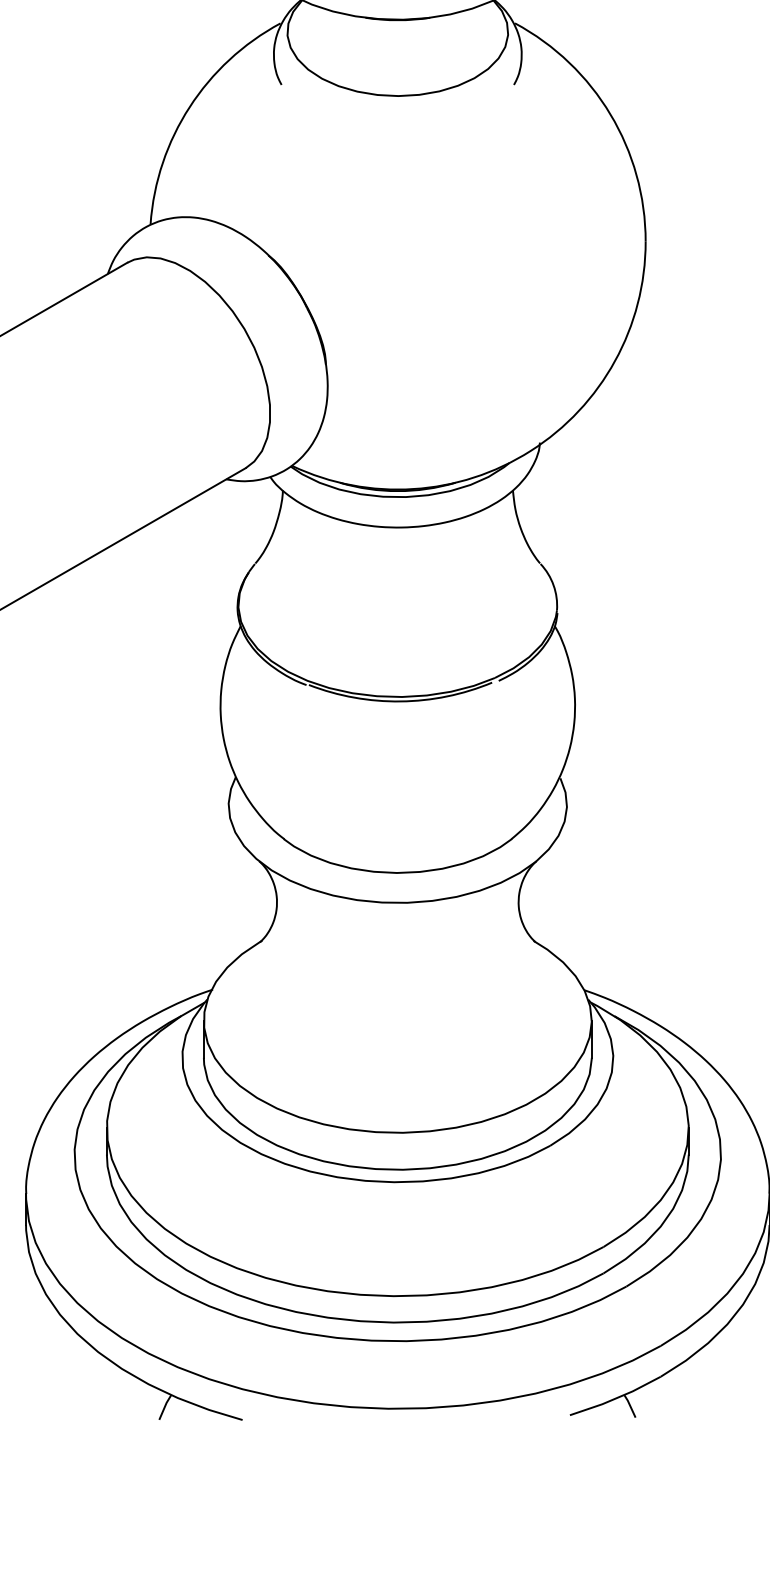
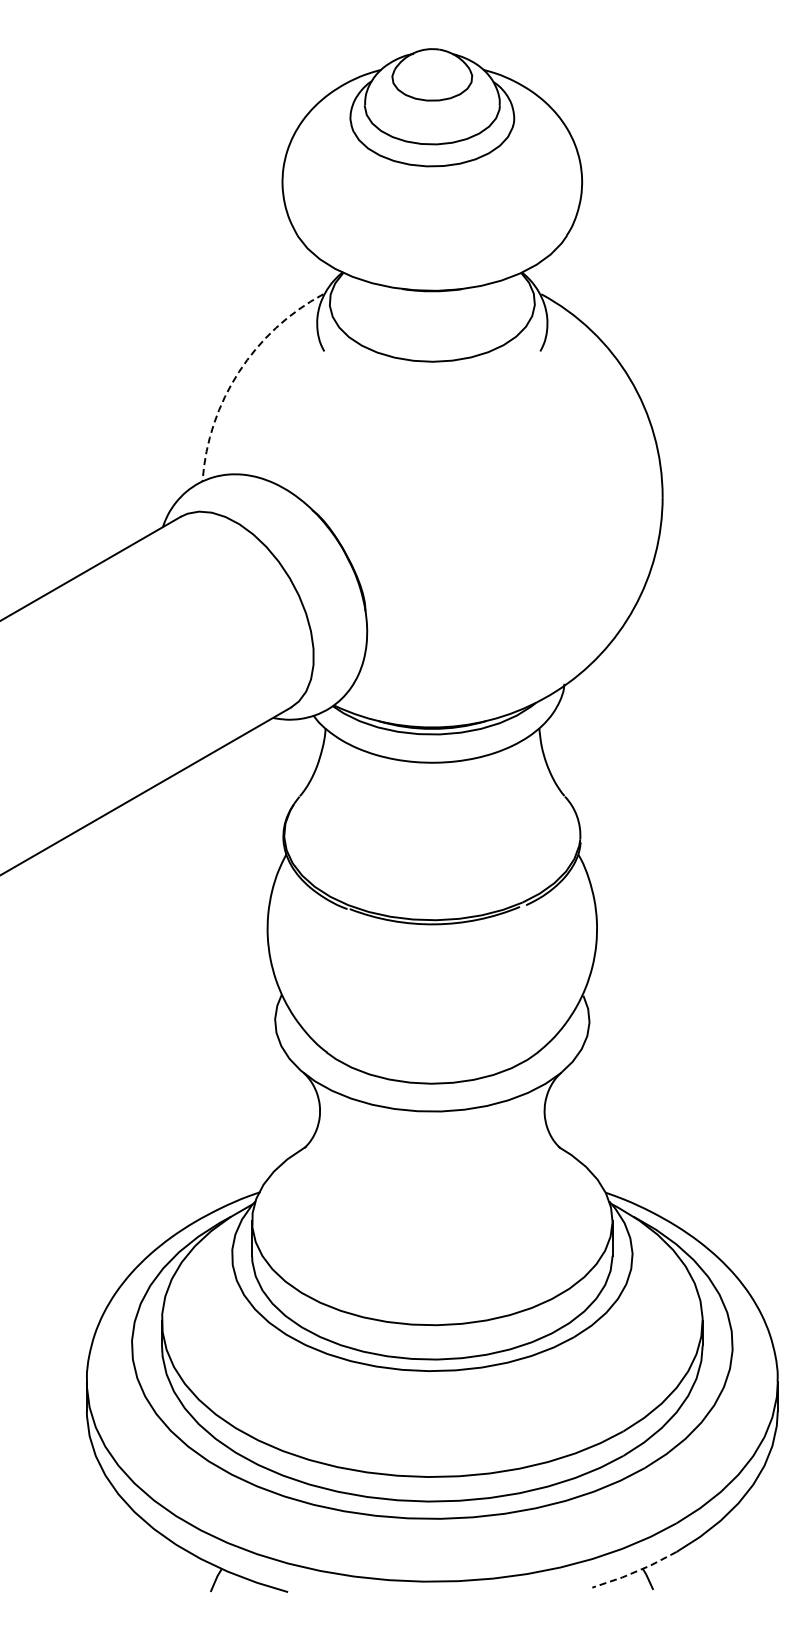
arc: (189, 107) -> (238, 372), solid -> dashed
line: (616, 1398) -> (635, 1572), solid -> dashed

